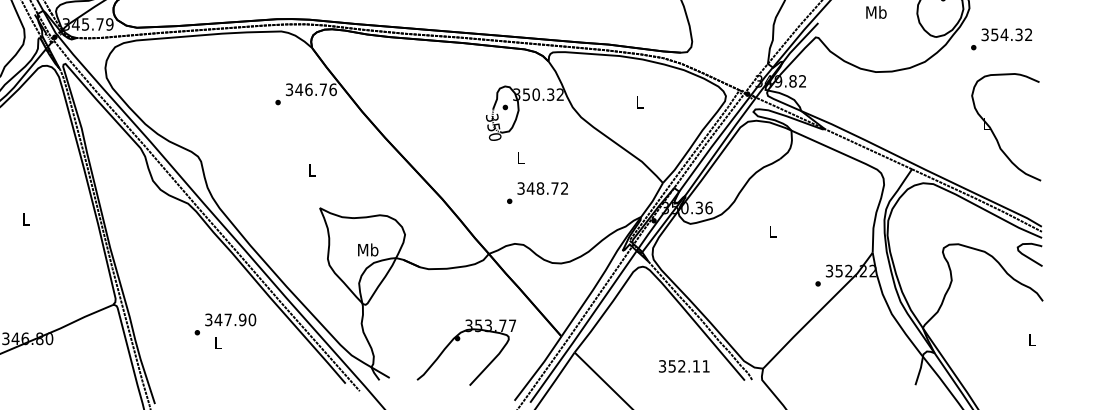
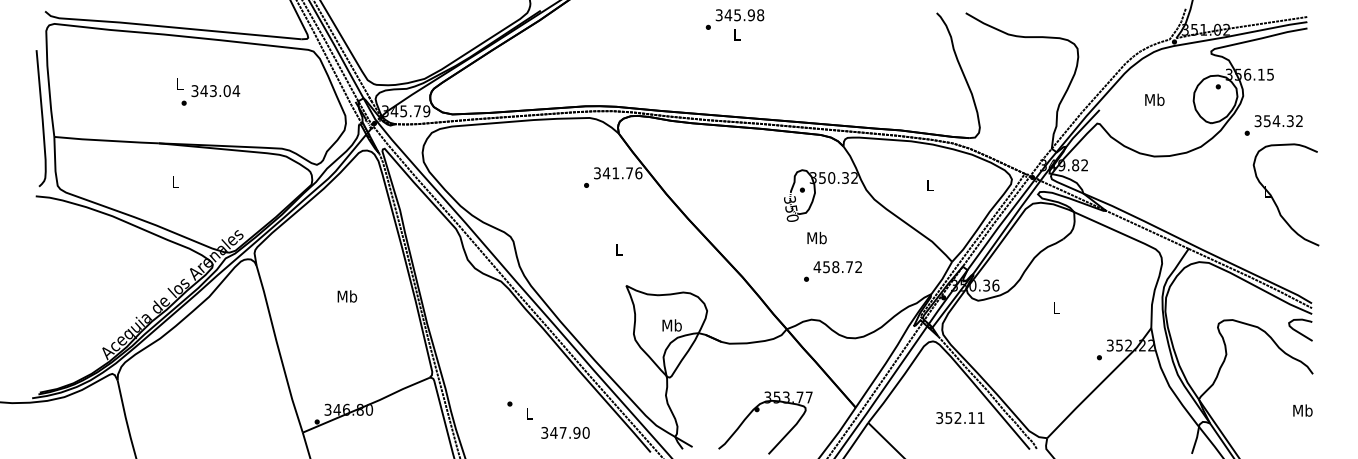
text: (308, 89) -> (615, 173), 346.76 -> 341.76
part: (993, 132) -> (1274, 199), moved
text: (520, 157) -> (816, 237), L -> Mb
text: (525, 188) -> (821, 267), 348.72 -> 458.72
text: (26, 219) -> (347, 296), L -> Mb
text: (230, 319) -> (565, 432), moved
text: (1031, 339) -> (1302, 410), L -> Mb
text: (684, 366) -> (960, 418), moved

